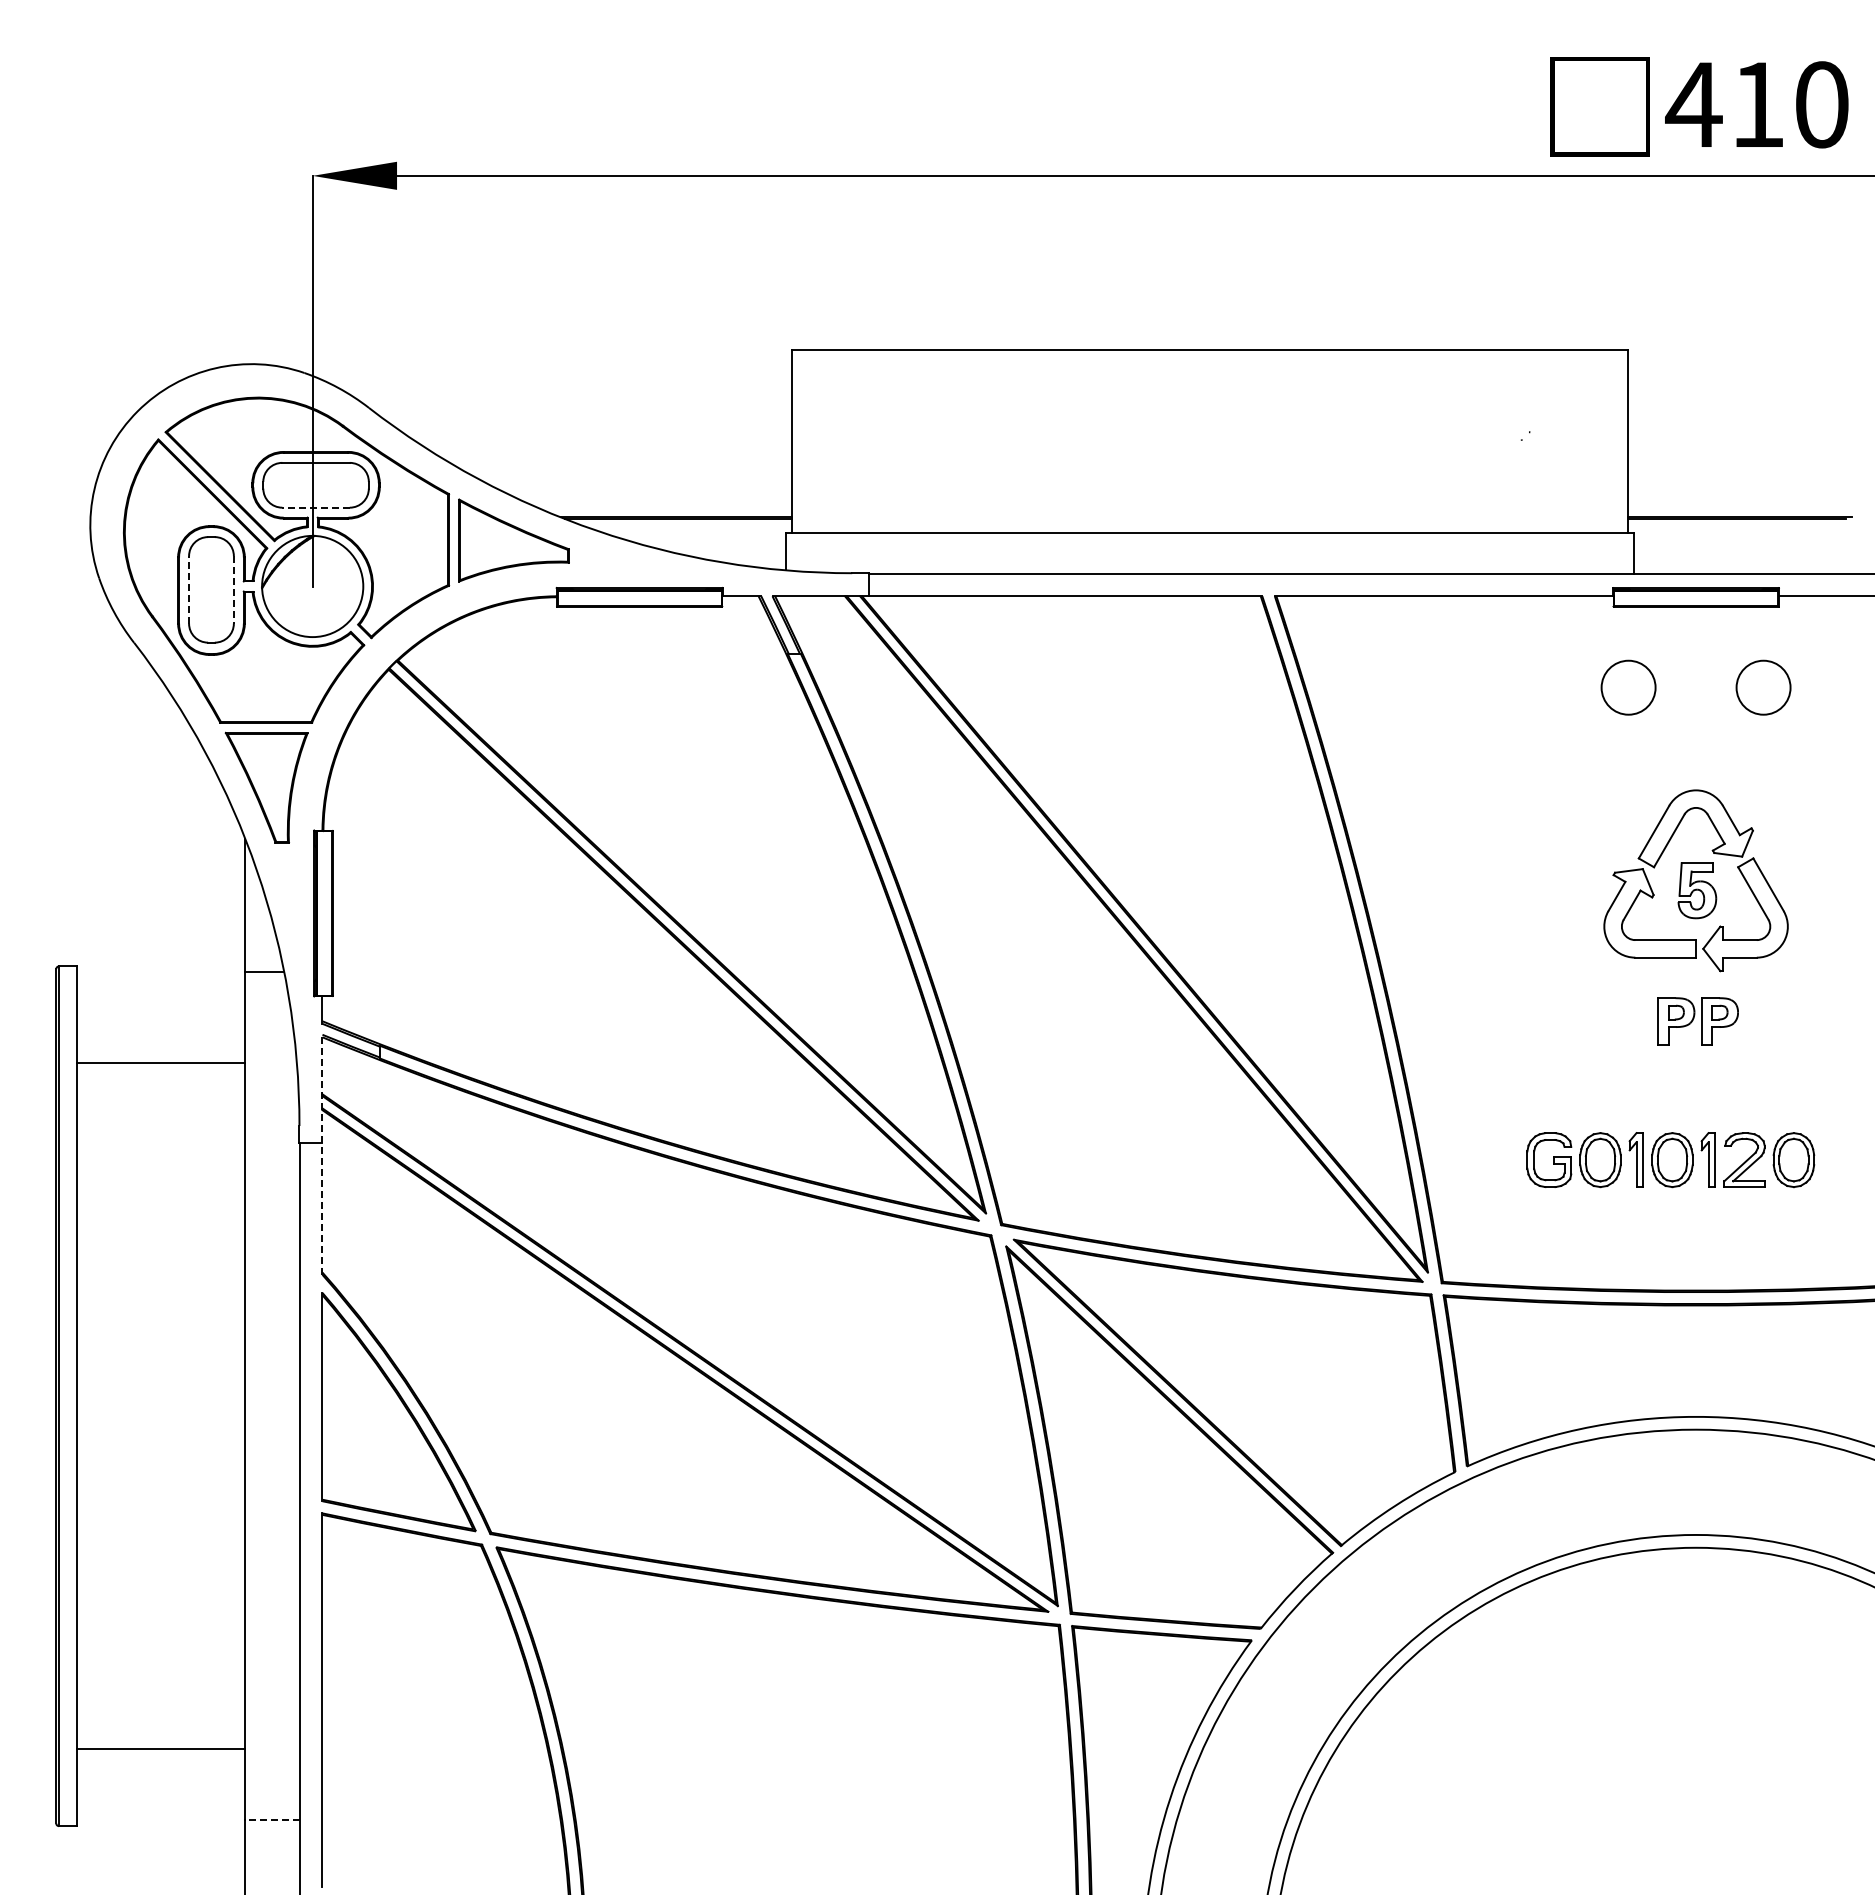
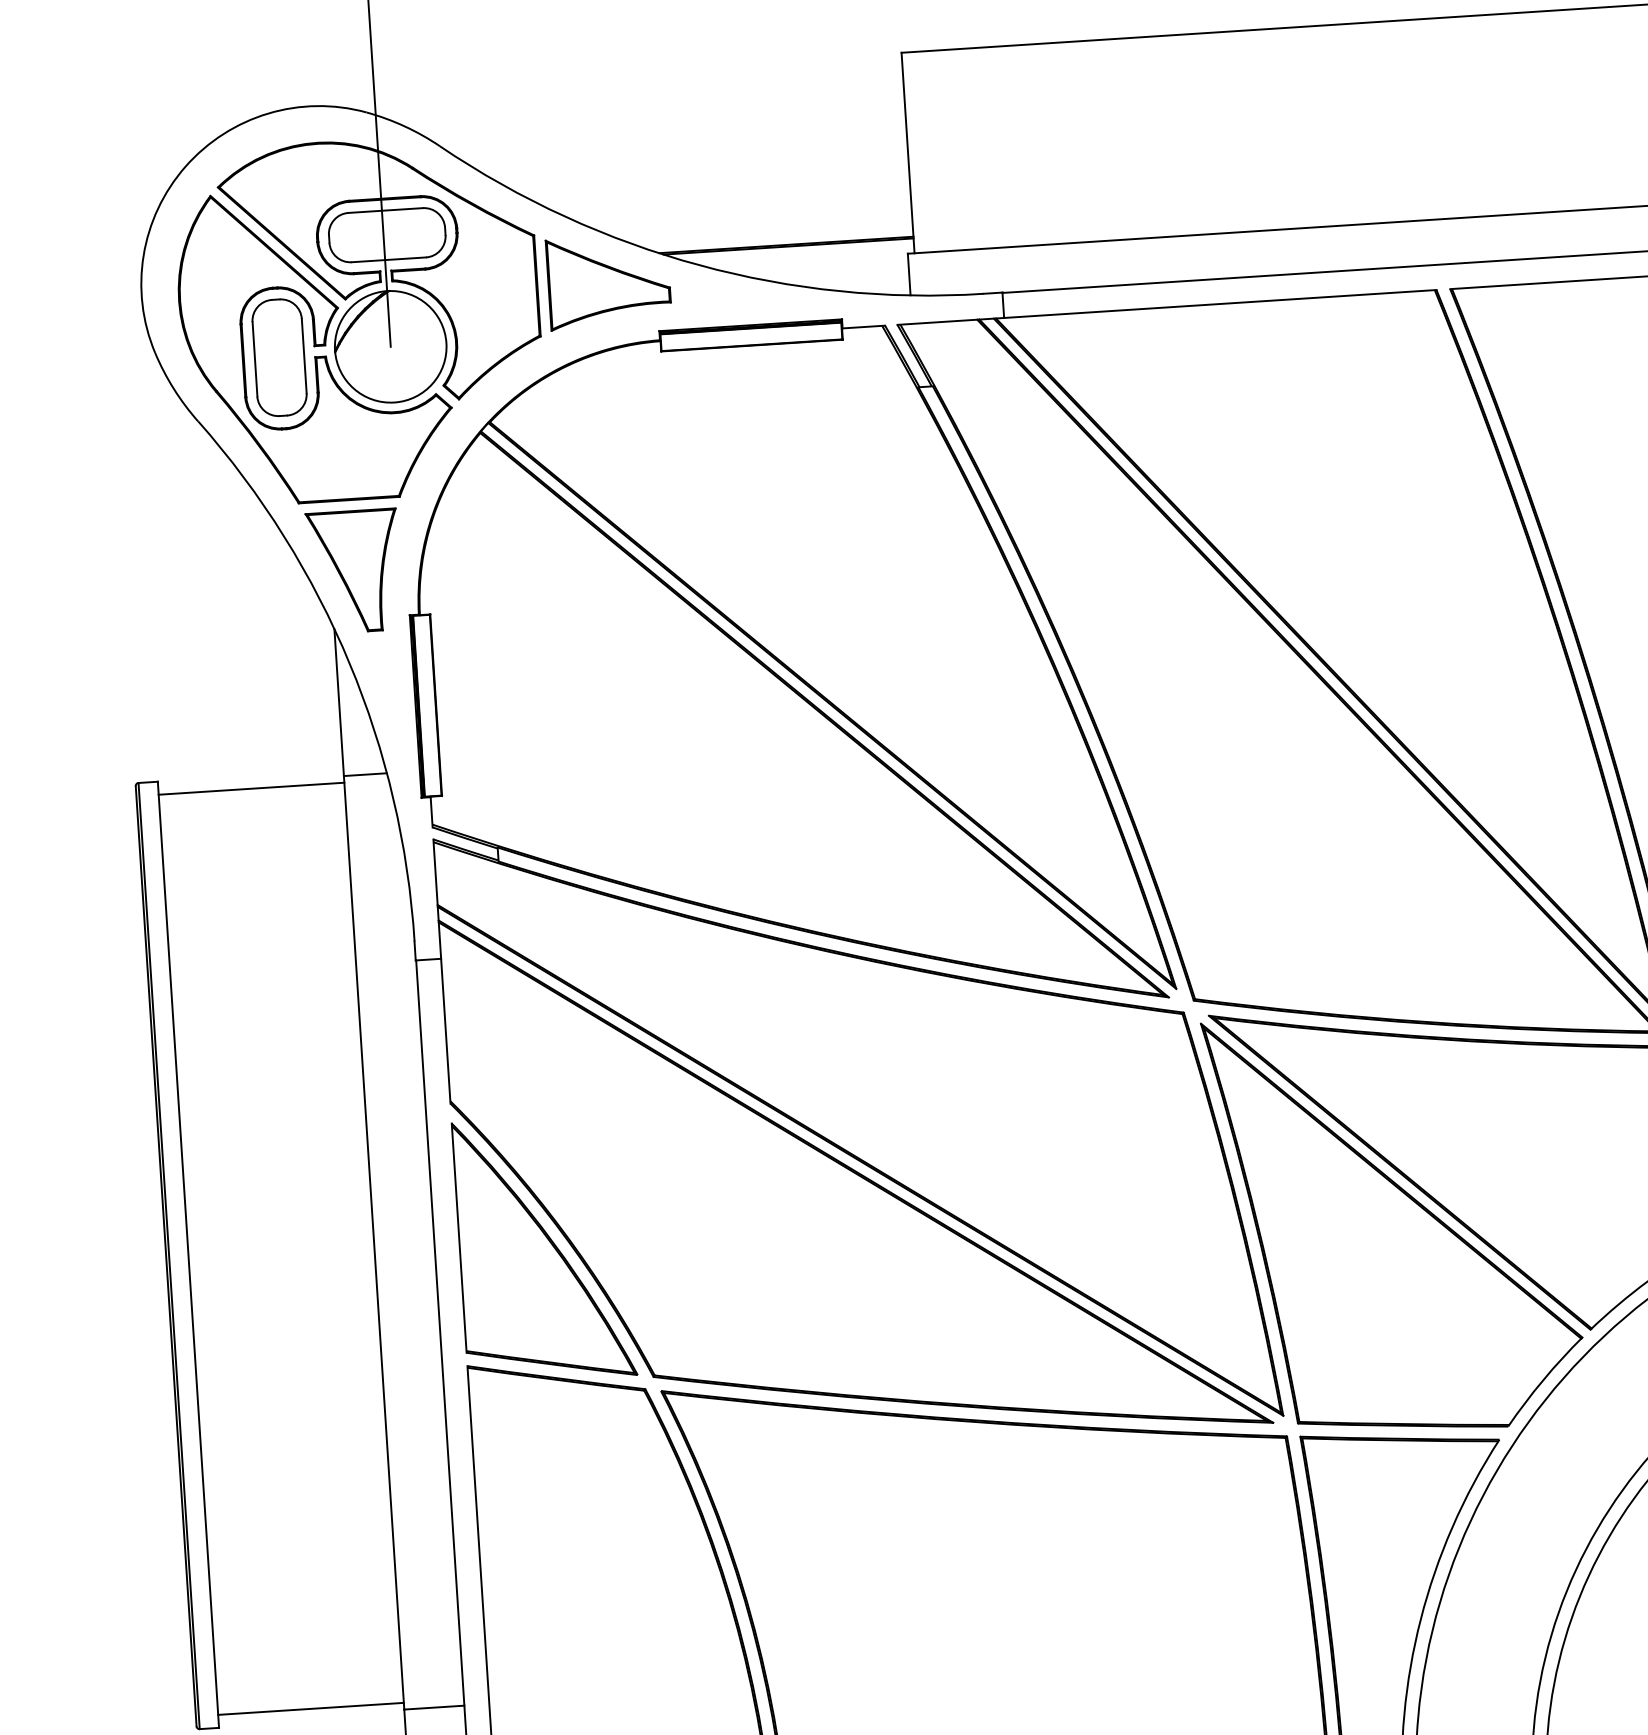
line: (316, 507) -> (389, 259), dashed -> solid
line: (189, 589) -> (255, 358), dashed -> solid
line: (233, 589) -> (303, 355), dashed -> solid
line: (160, 1063) -> (251, 789), moved
line: (322, 1154) -> (441, 971), dashed -> solid
line: (160, 1749) -> (310, 1709), moved
line: (272, 1820) -> (434, 1707), dashed -> solid

